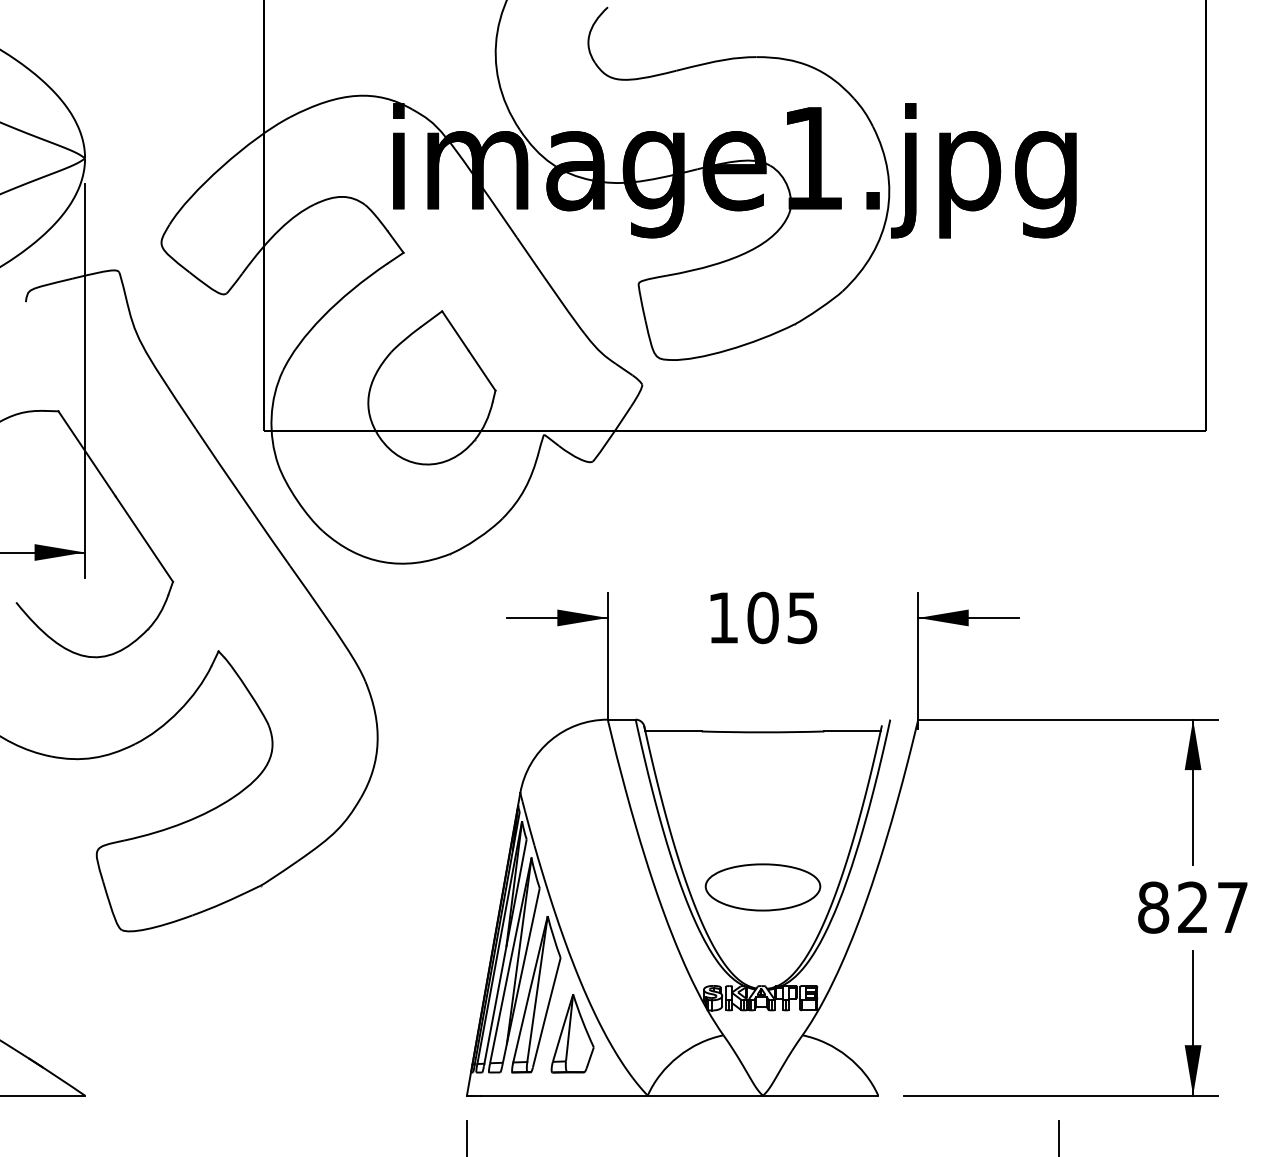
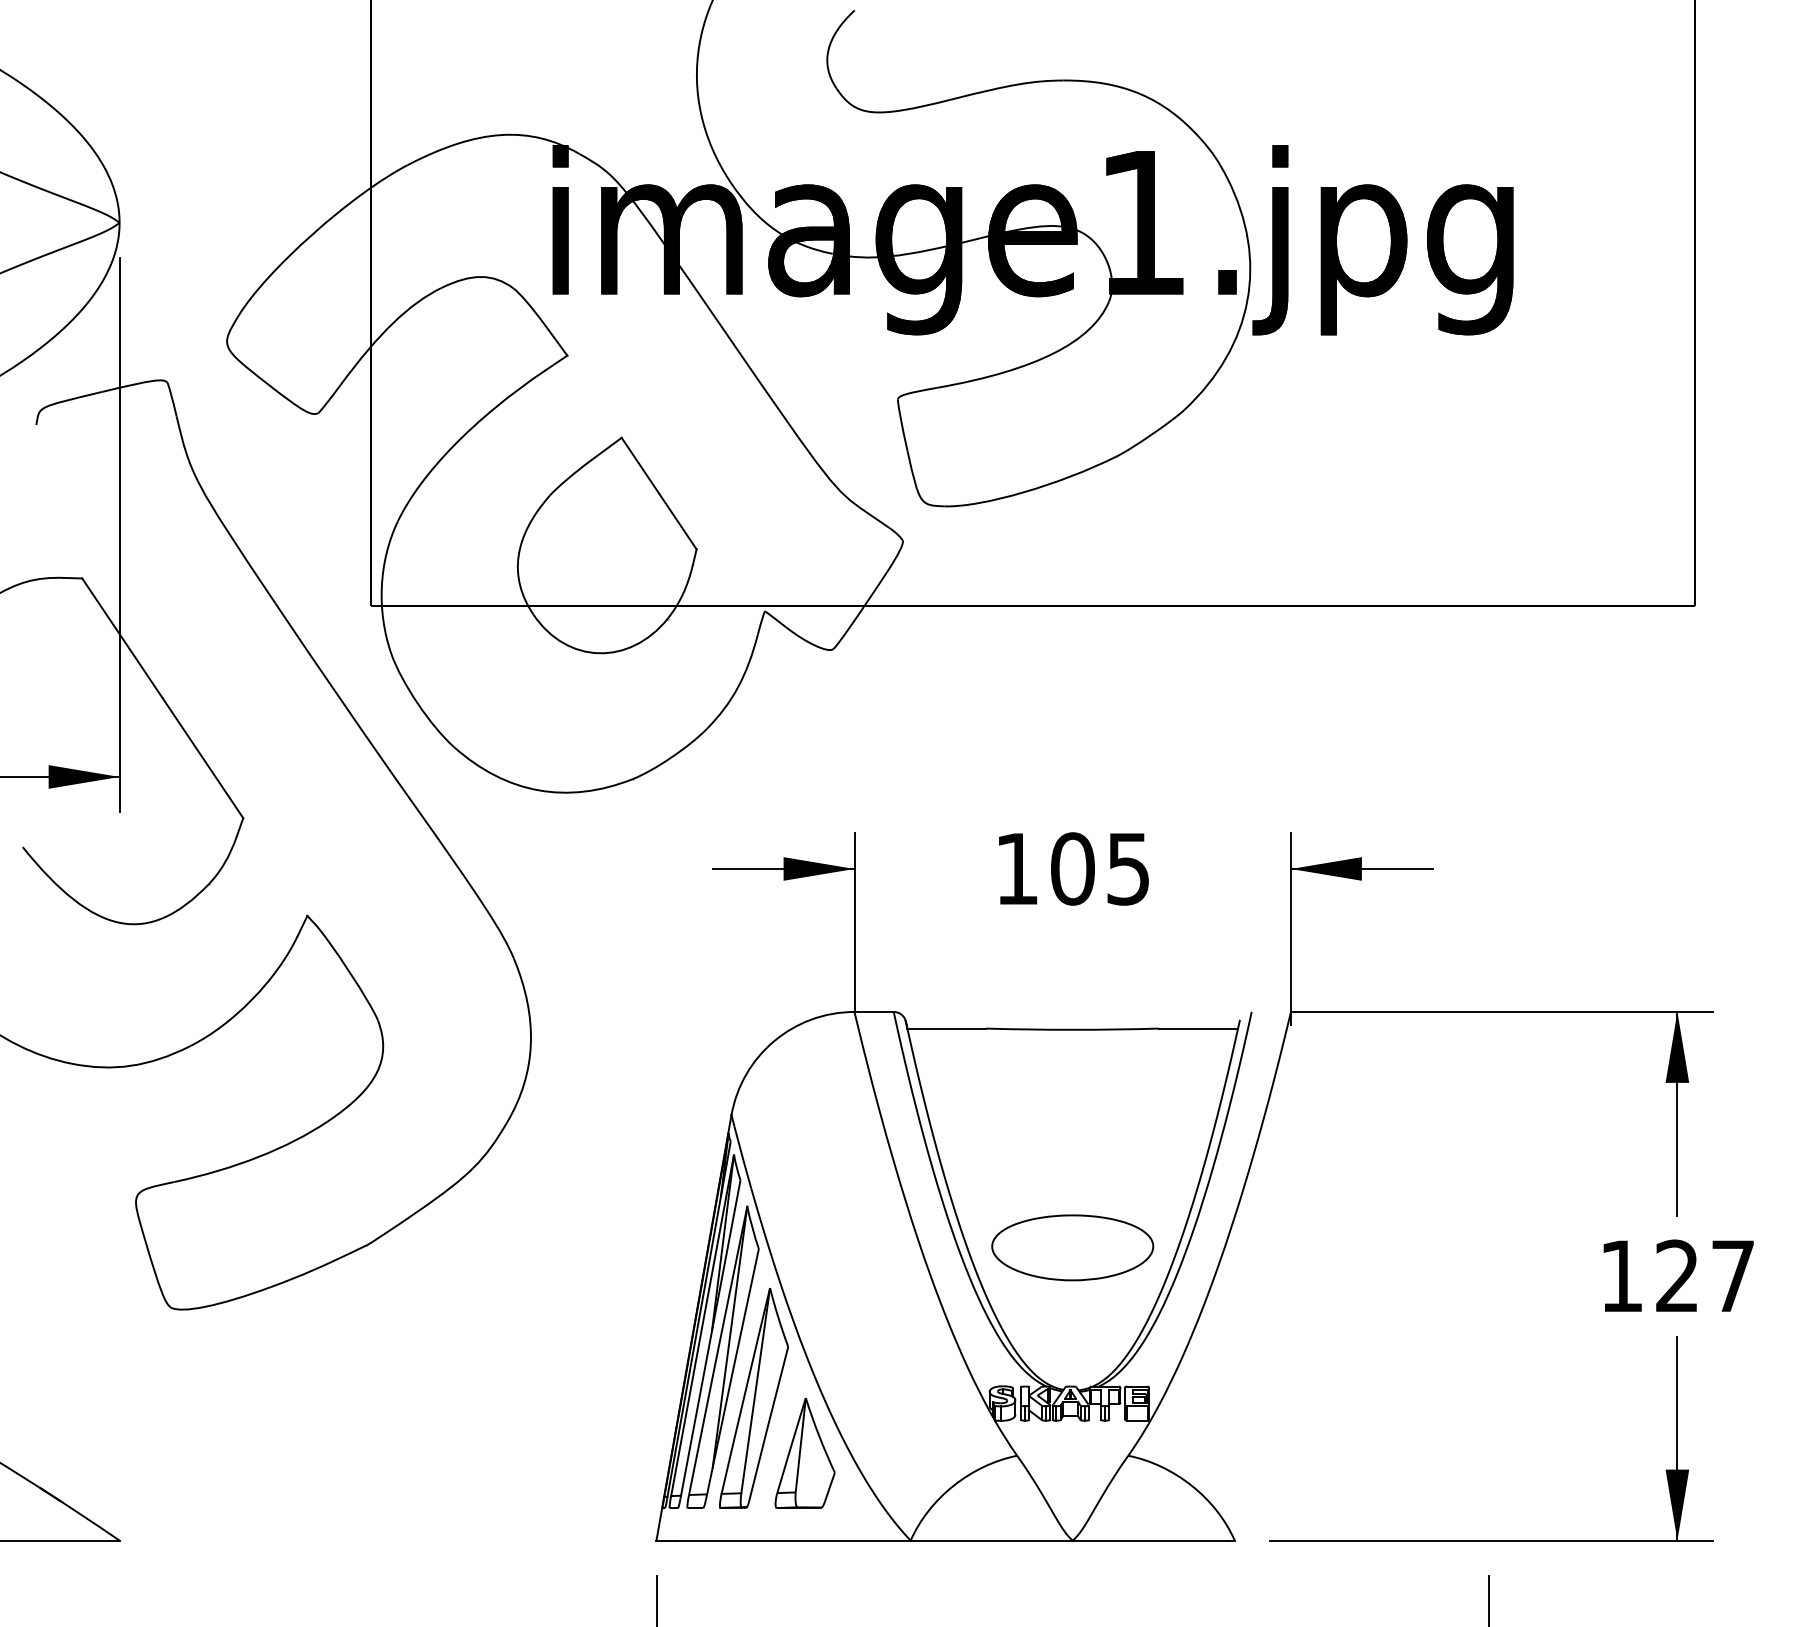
text: (1153, 907) -> (1621, 1276), 827 -> 127

